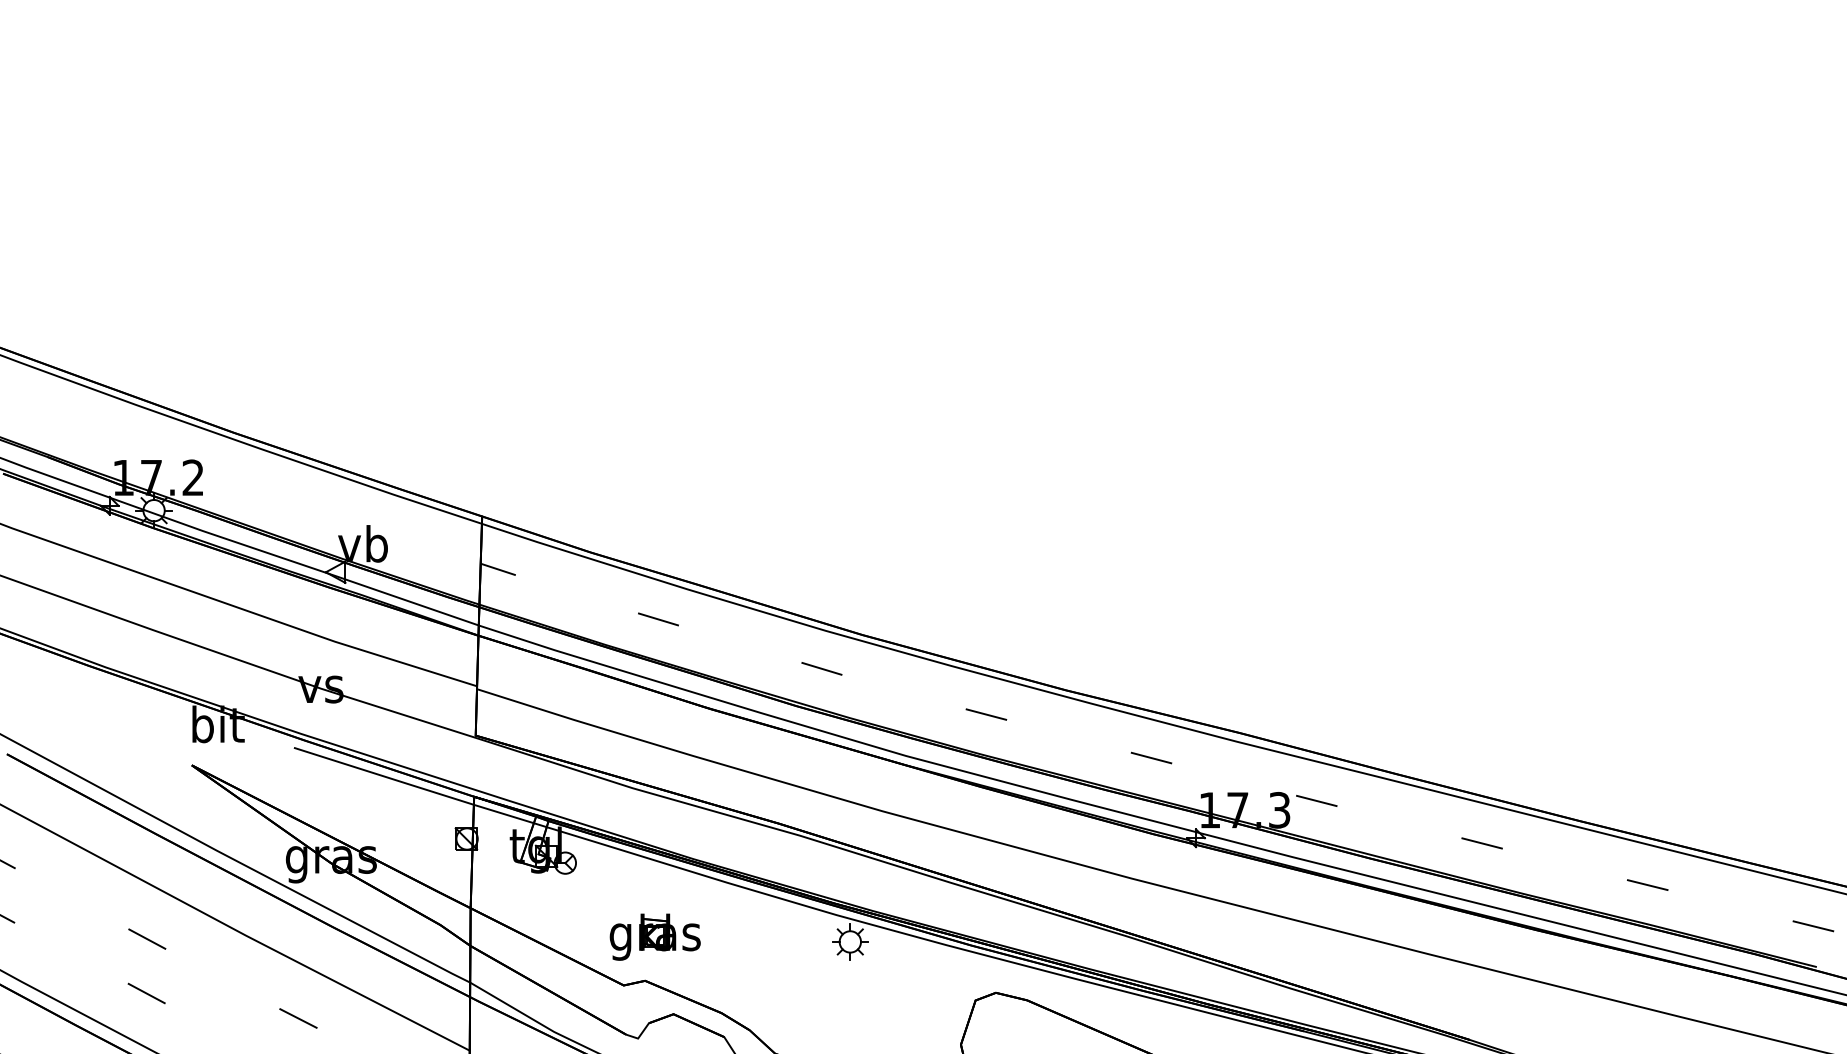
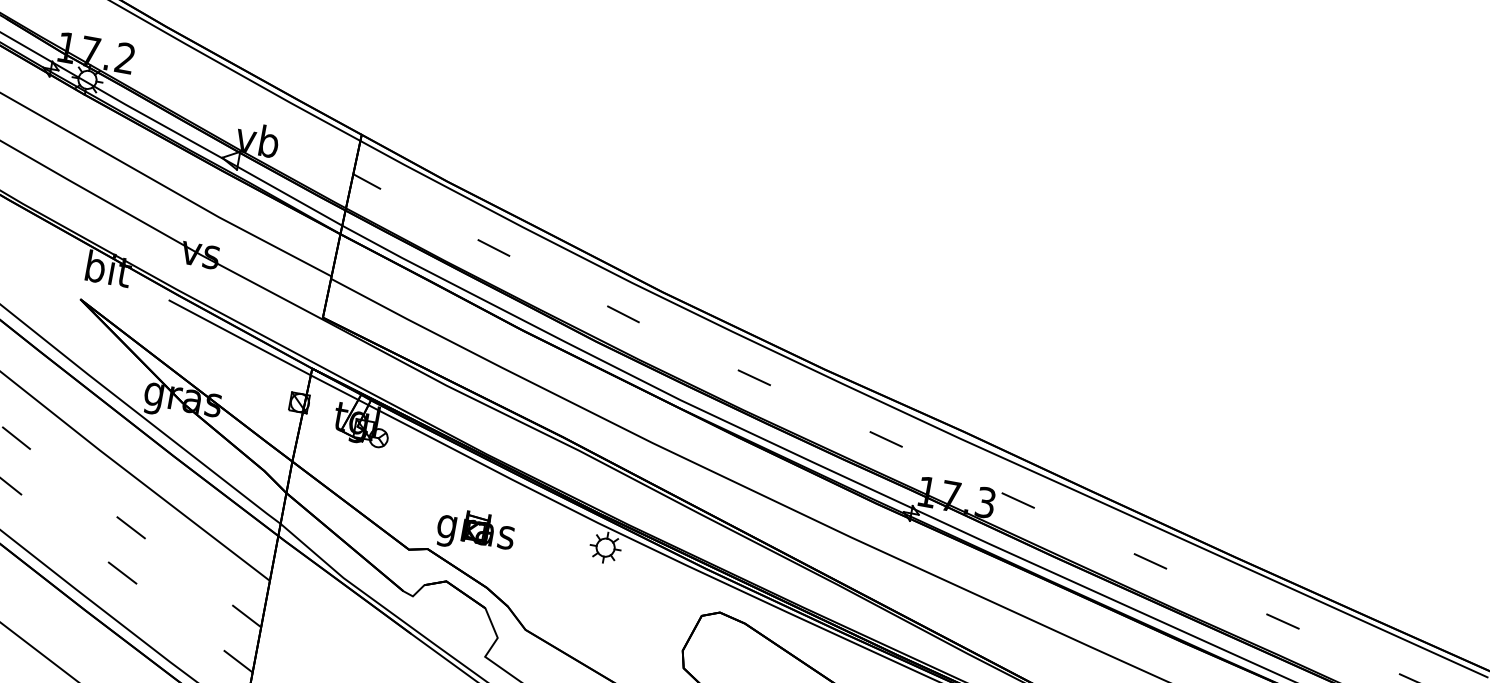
part: (654, 936) -> (475, 531), moved

